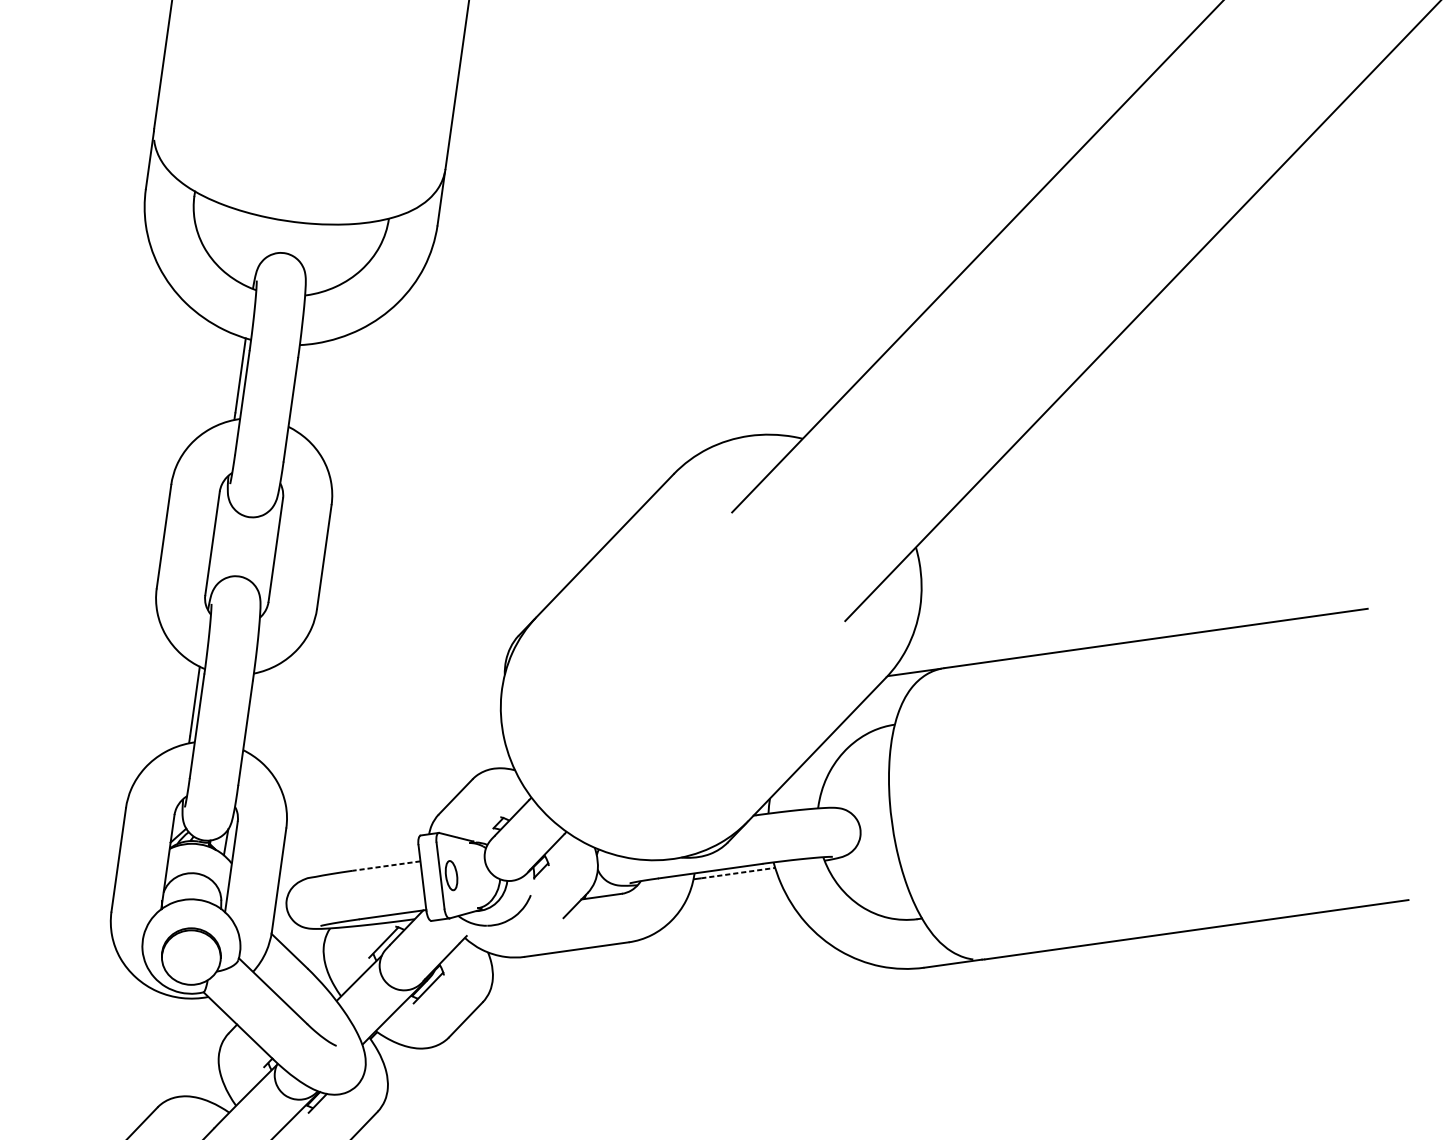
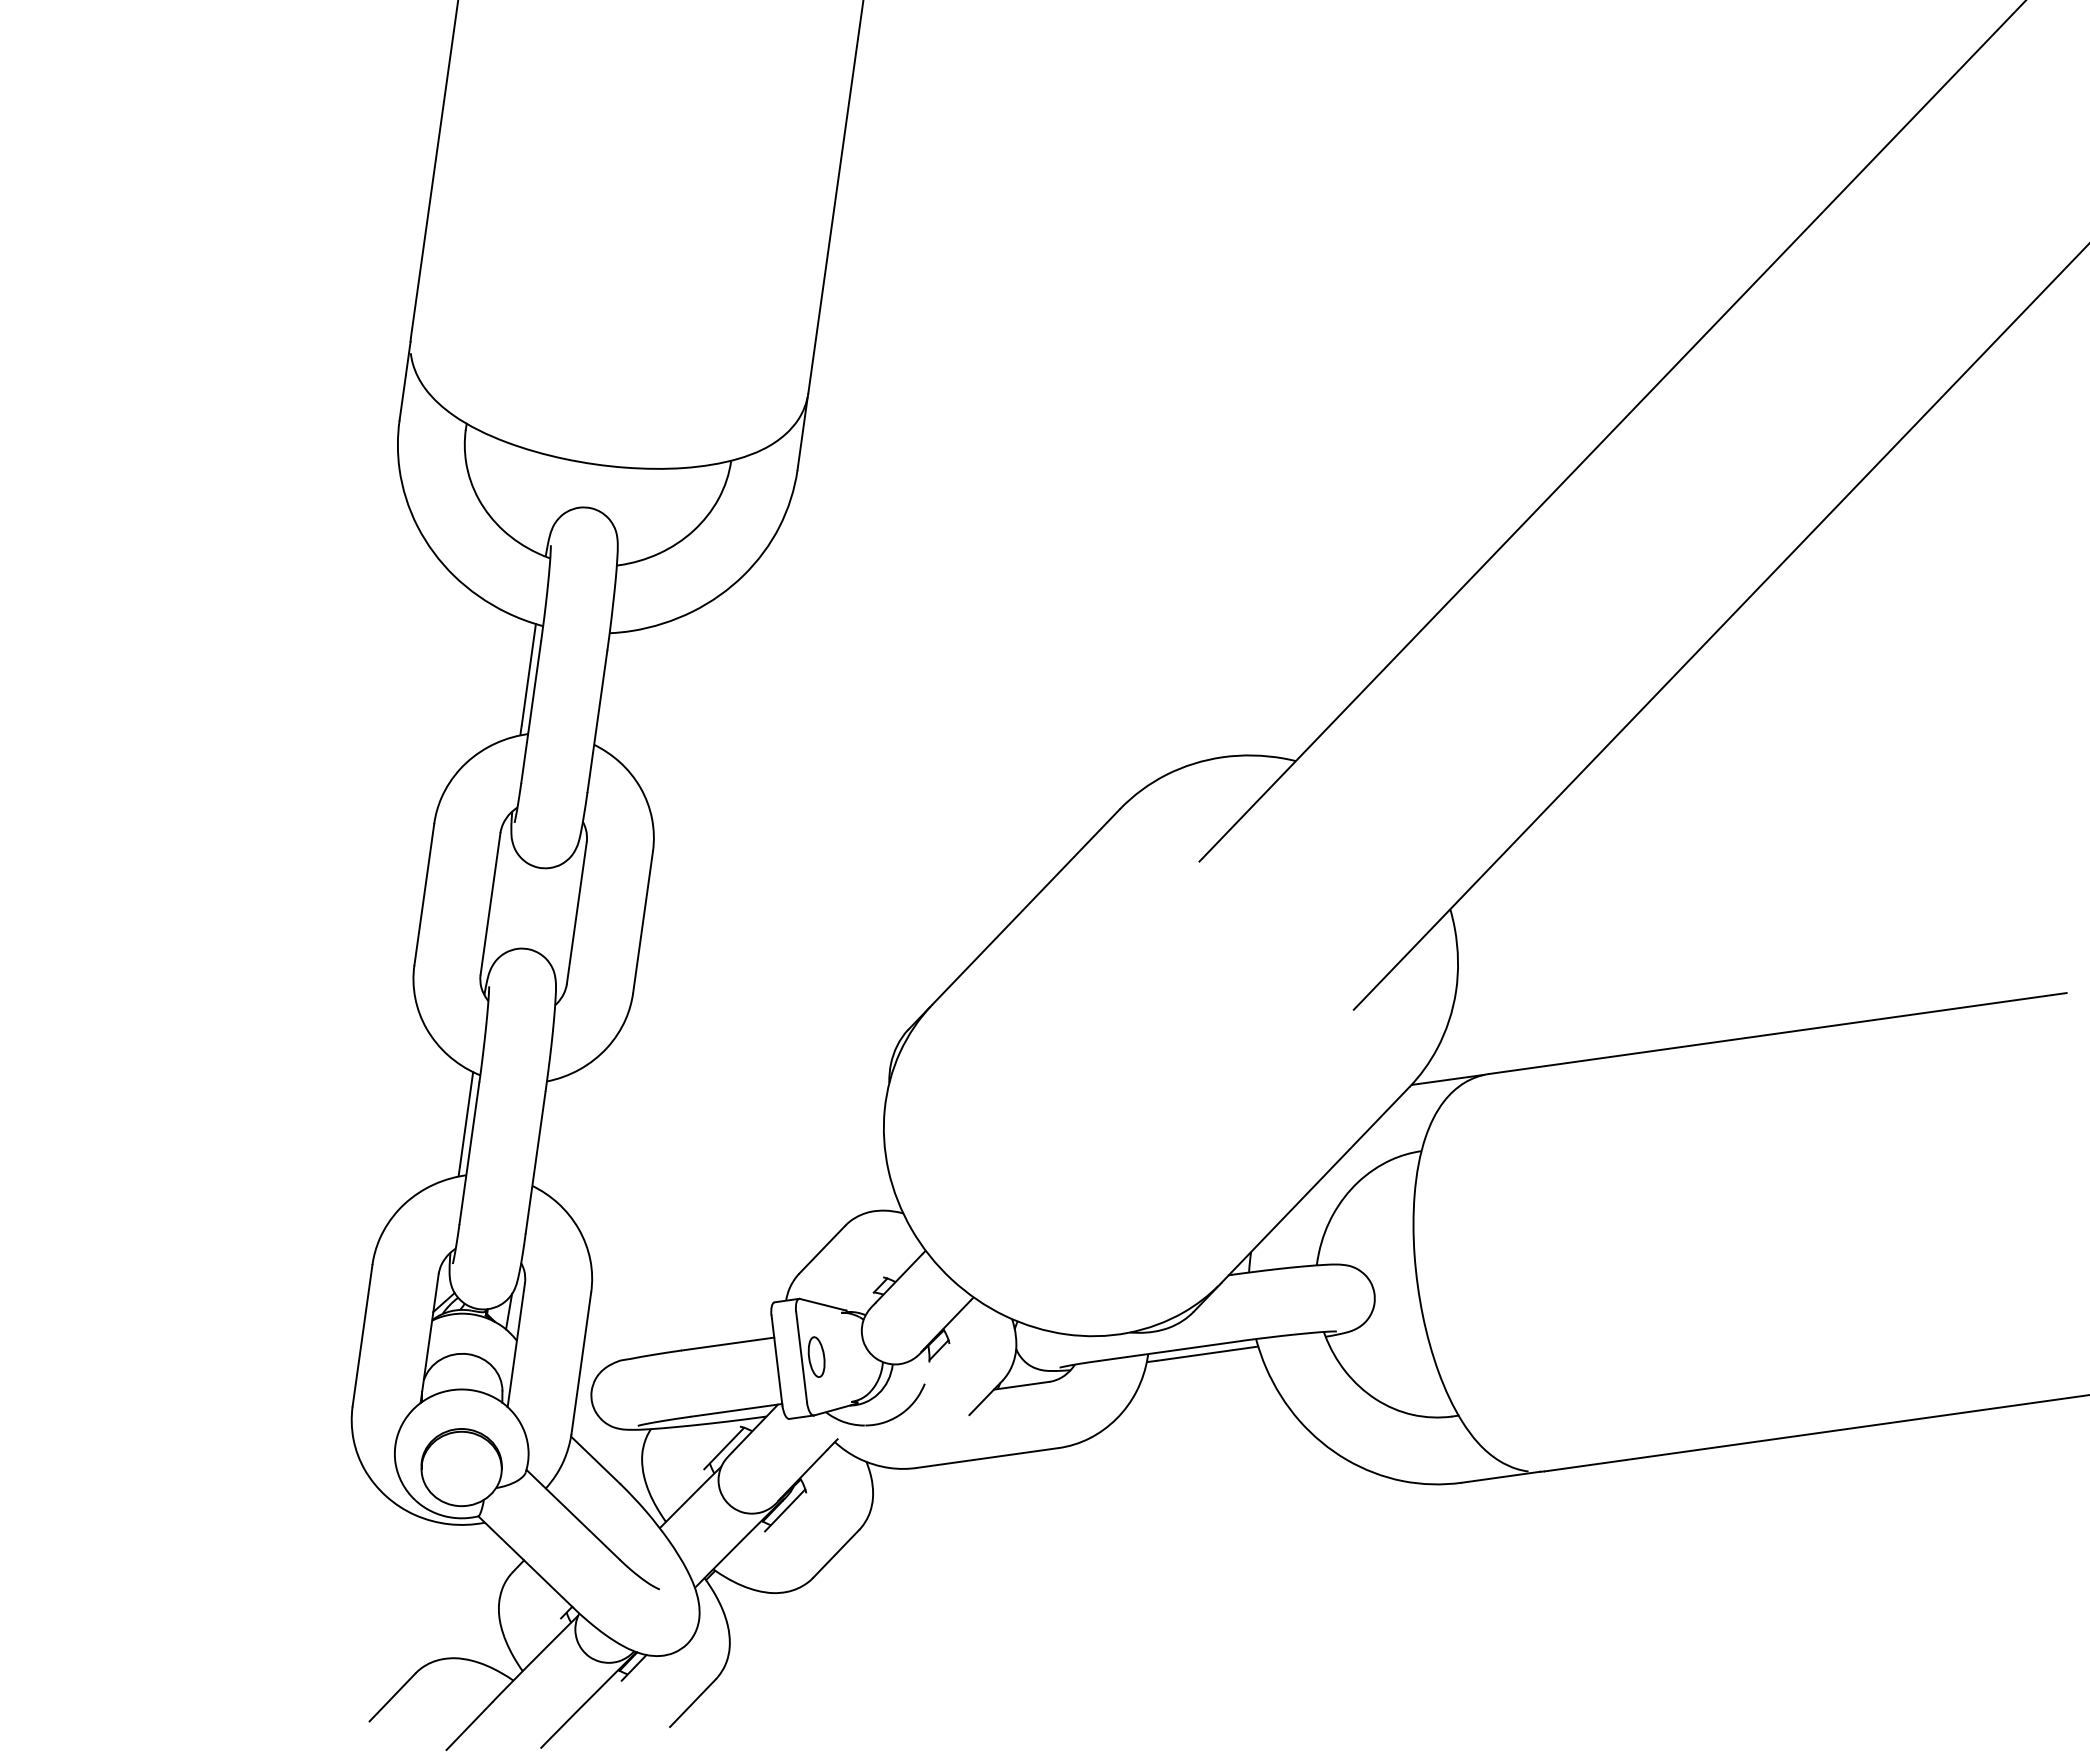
line: (386, 866) -> (728, 1344), dashed -> solid
line: (738, 872) -> (1207, 1353), dashed -> solid

